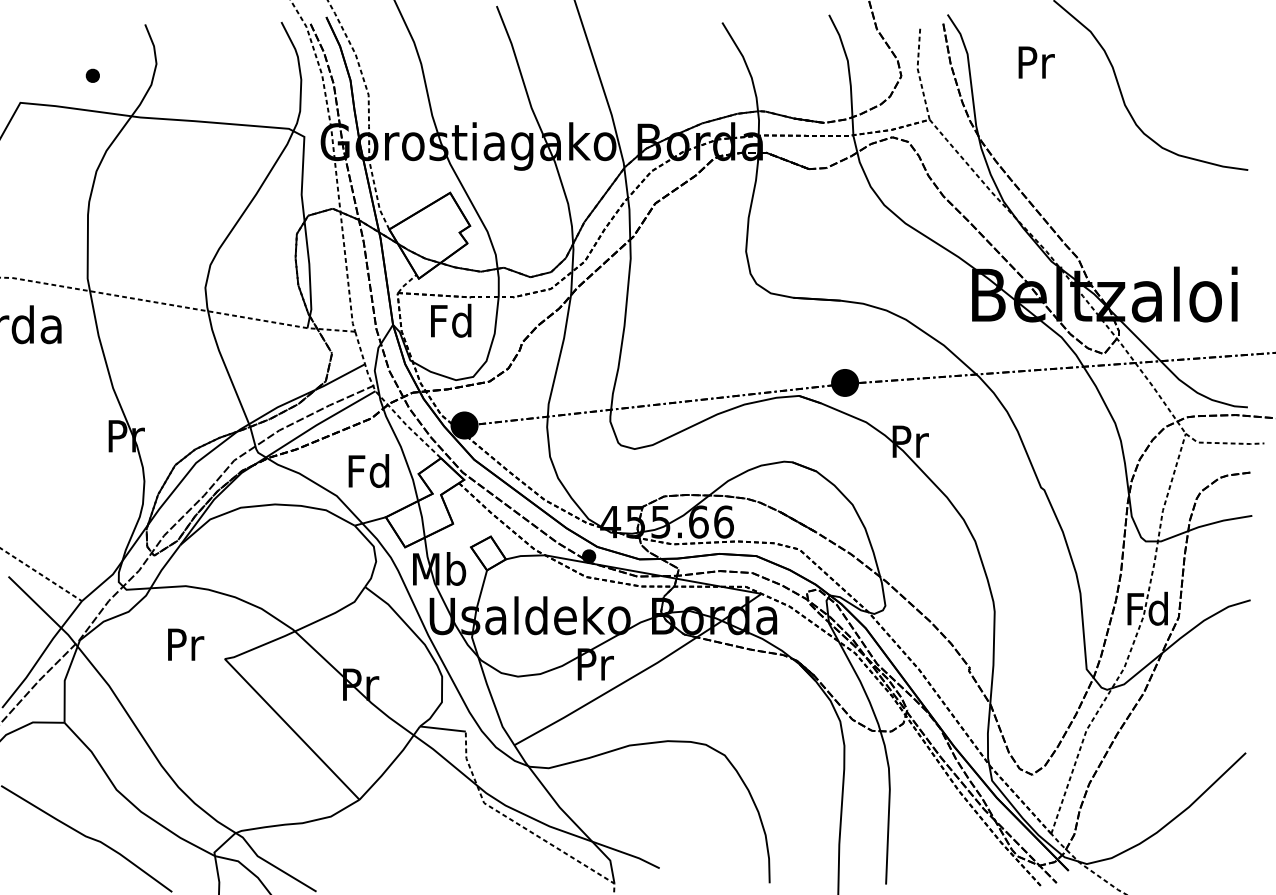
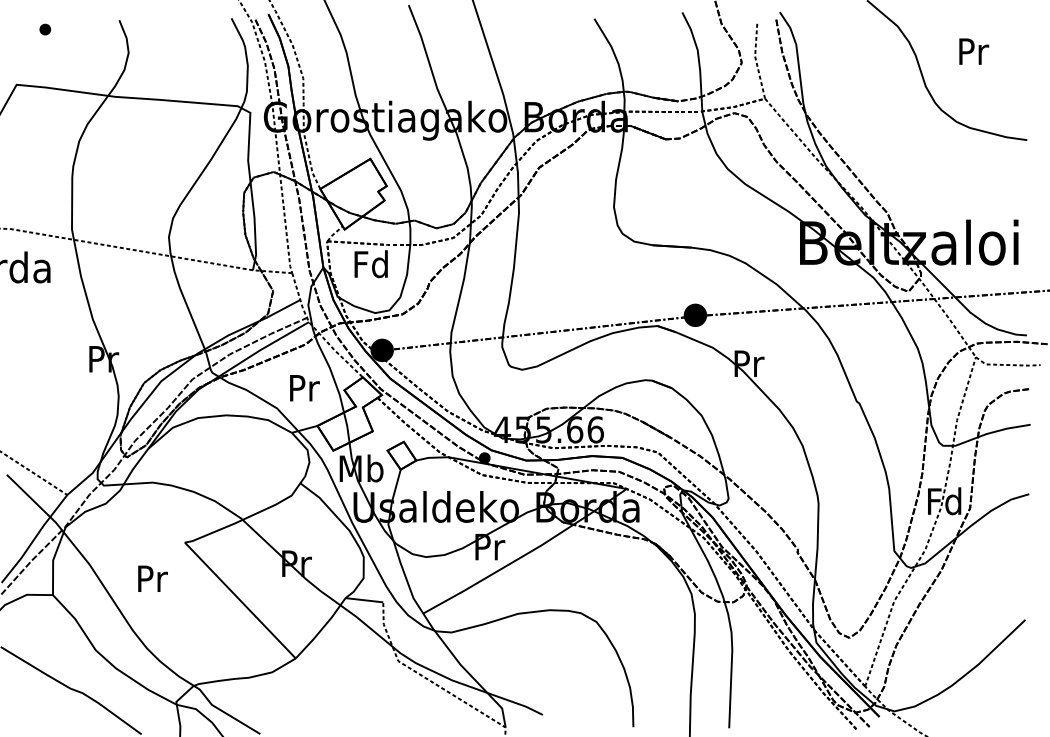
text: (1037, 62) -> (974, 51), moved
part: (93, 75) -> (45, 29), moved
text: (368, 470) -> (303, 387), Fd -> Pr
text: (185, 644) -> (152, 578), moved

